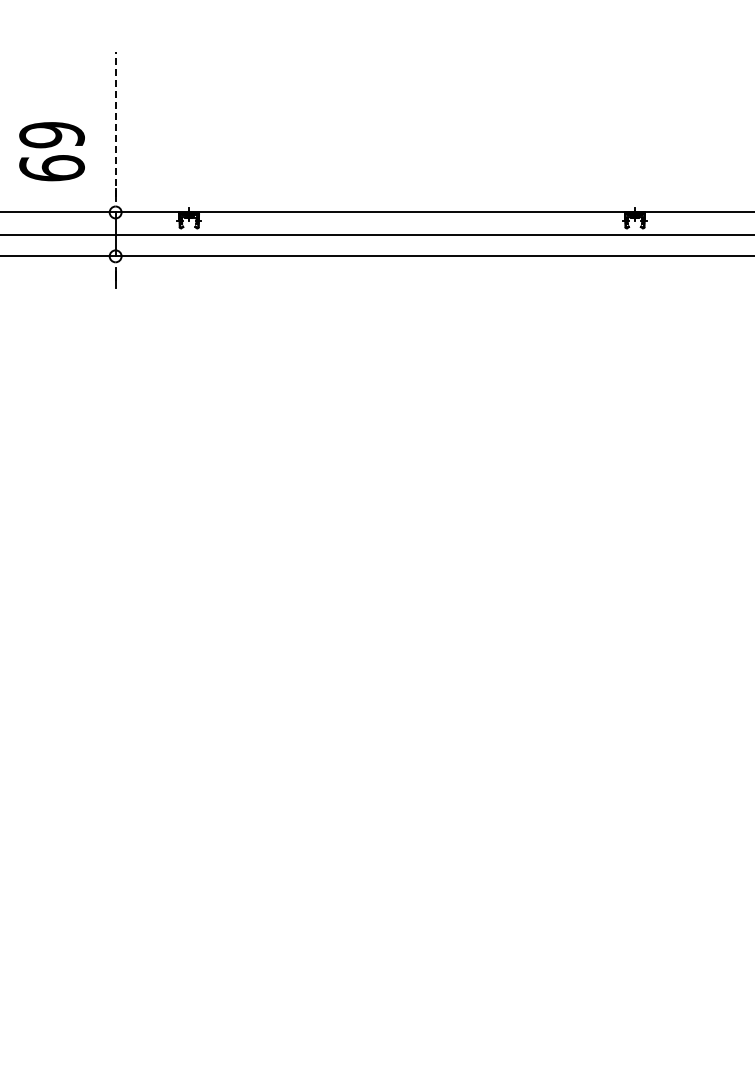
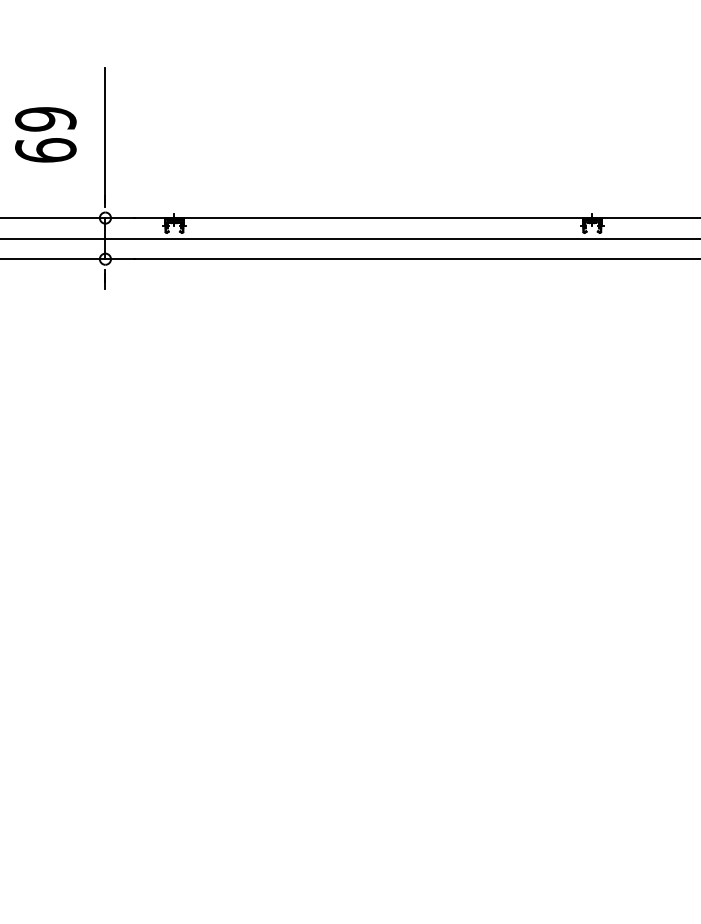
line: (115, 124) -> (105, 135), dashed -> solid
text: (51, 151) -> (45, 134), moved

